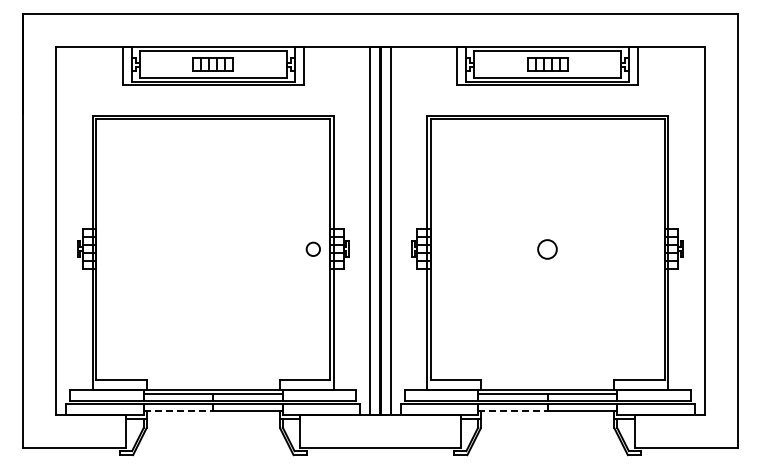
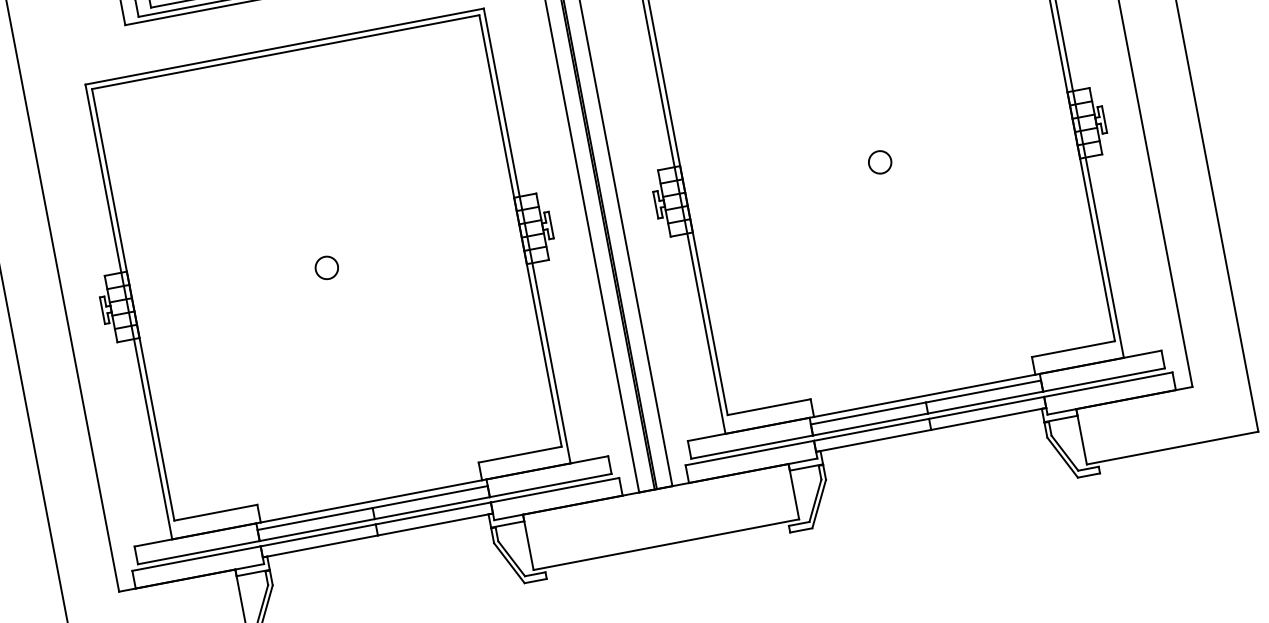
circle: (312, 248) -> (325, 266), moved
circle: (547, 248) -> (879, 161), size x0.71
line: (178, 410) -> (320, 545), dashed -> solid
line: (512, 410) -> (872, 440), dashed -> solid

